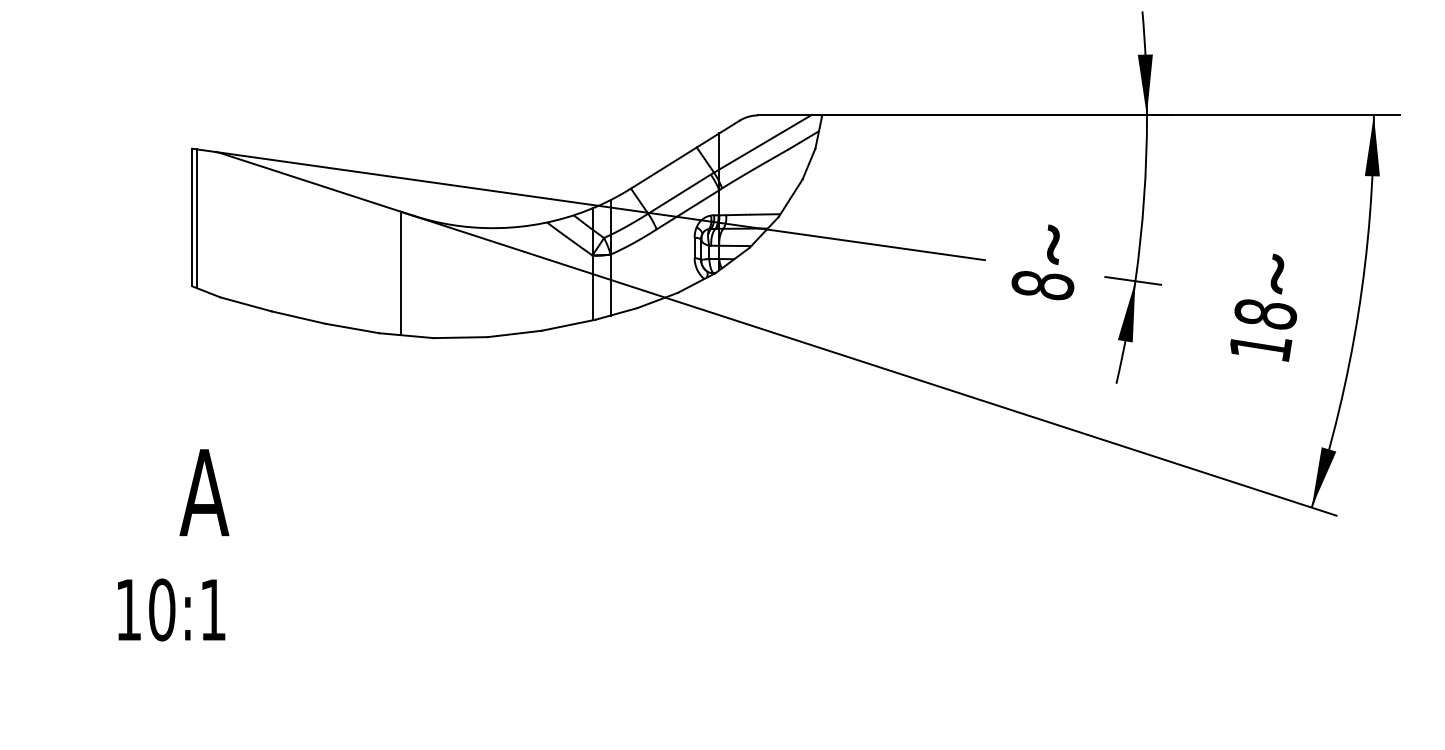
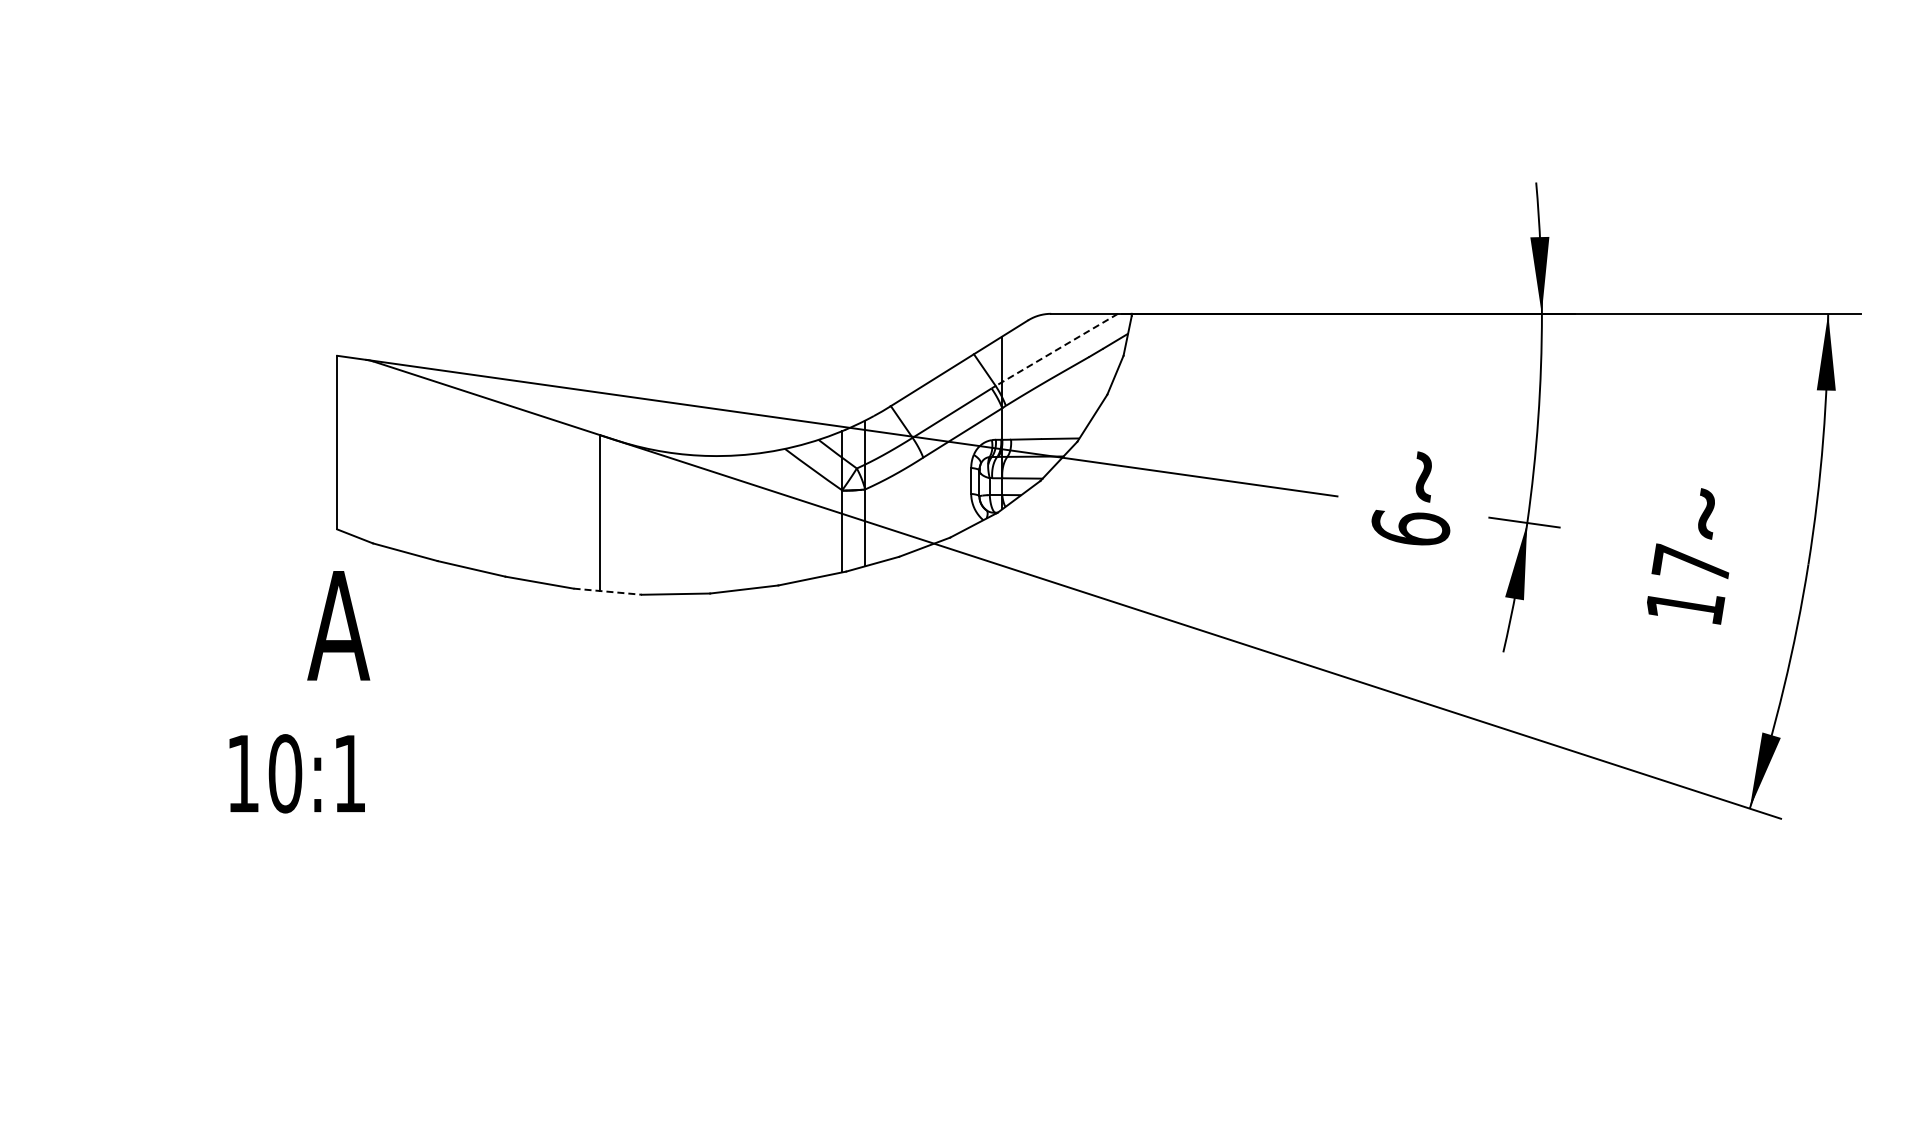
line: (762, 143) -> (1056, 349), solid -> dashed
line: (197, 218) -> (343, 443), removed
text: (1042, 284) -> (1410, 527), 8 -> 6
text: (1265, 313) -> (1691, 563), 18 -> 17
line: (407, 335) -> (608, 591), solid -> dashed
text: (173, 545) -> (299, 692), moved

